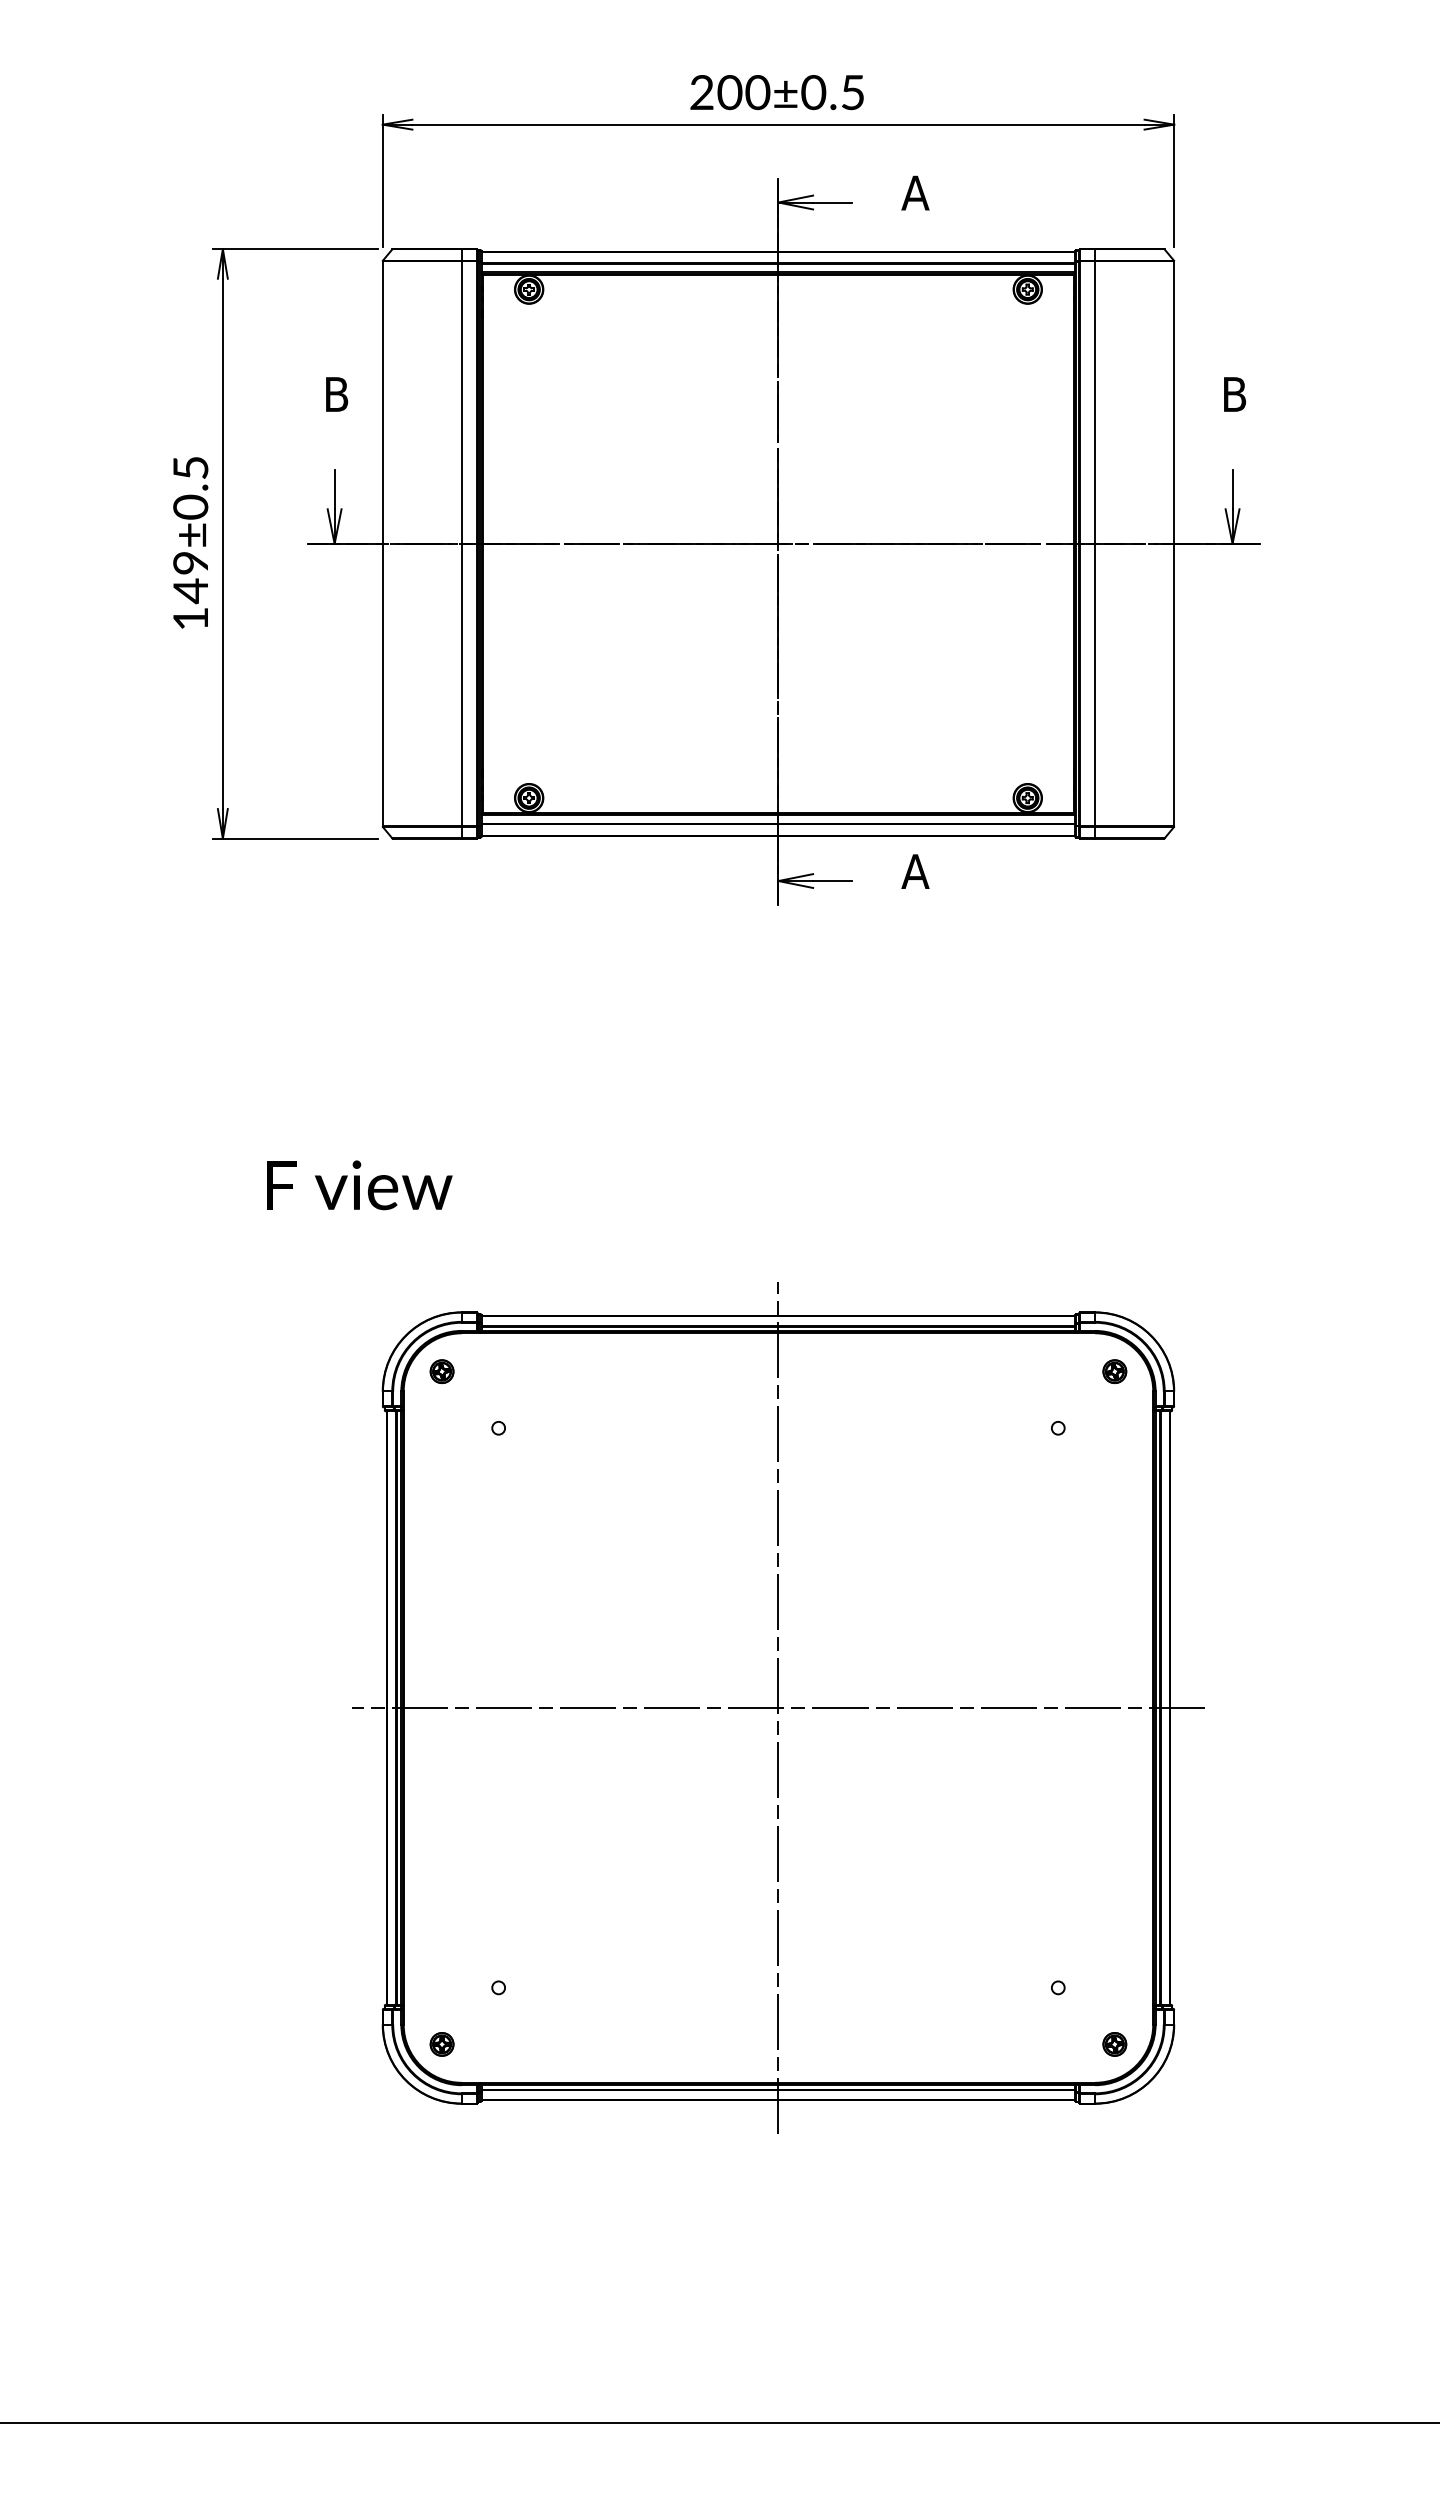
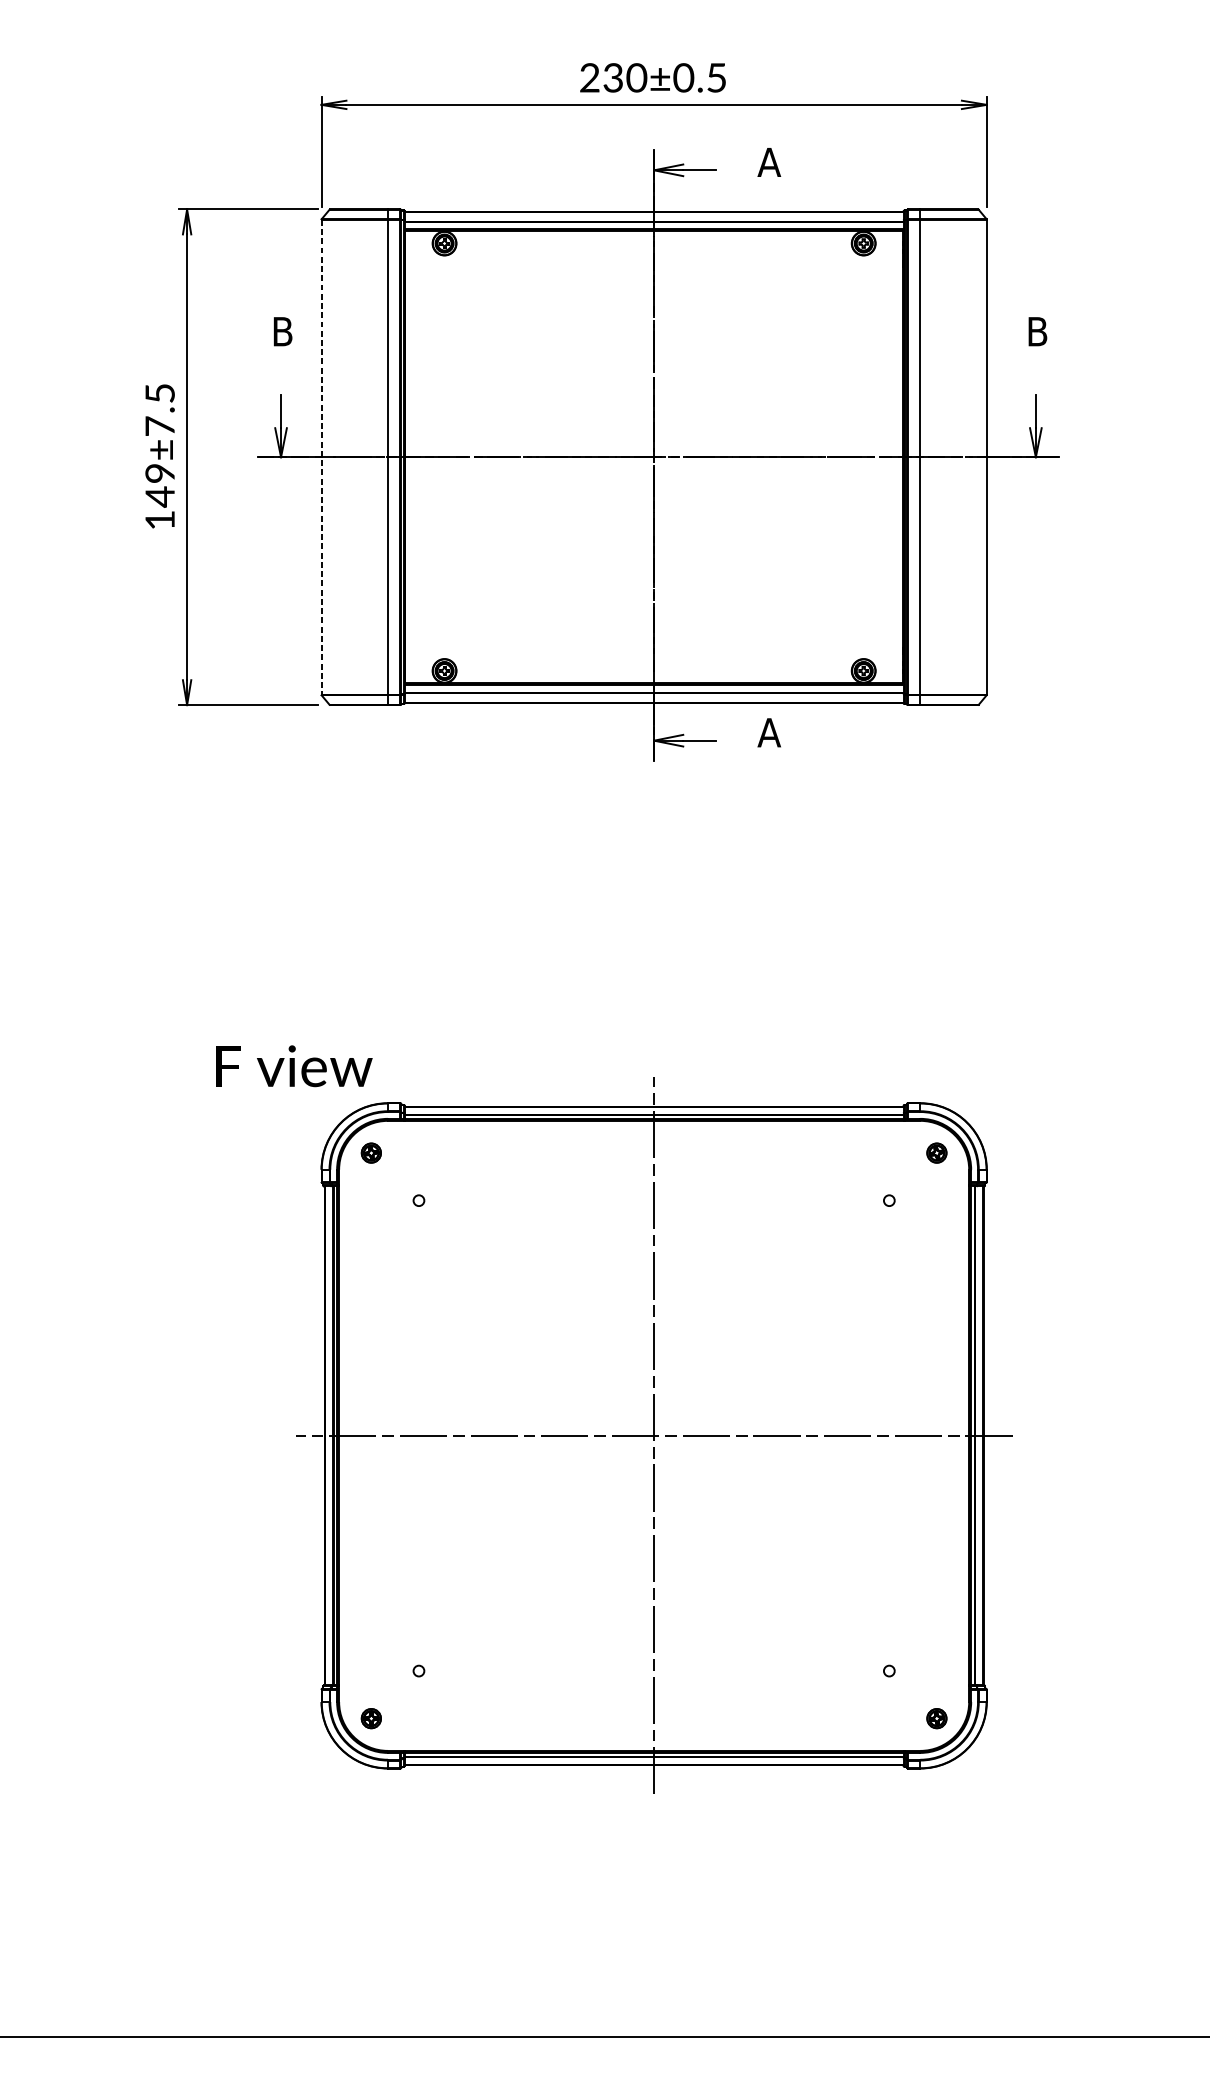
text: (729, 92) -> (612, 77), 200±0.5 -> 230±0.5
text: (190, 506) -> (159, 425), 149±0.5 -> 149±7.5
line: (382, 543) -> (321, 456), solid -> dashed
text: (359, 1185) -> (294, 1066), moved

